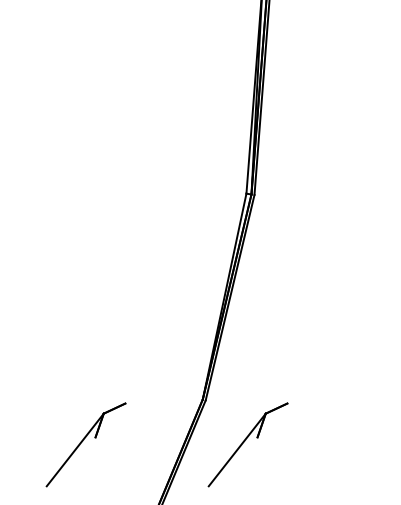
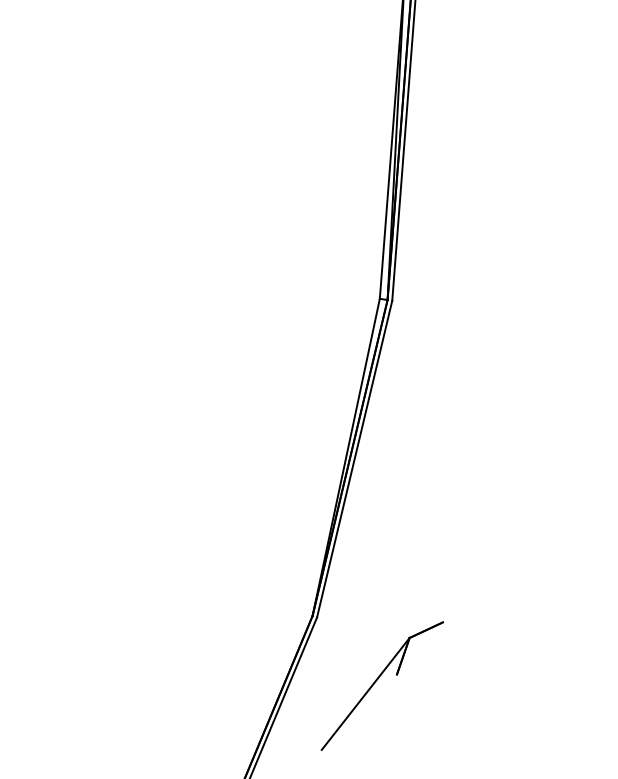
part: (85, 444) -> (131, 685), removed

